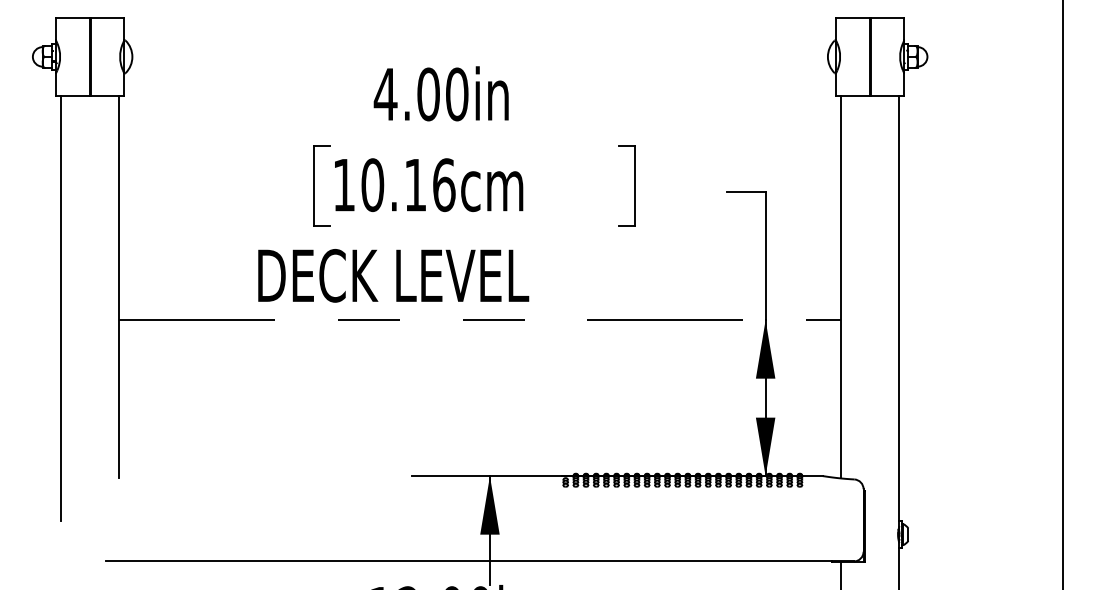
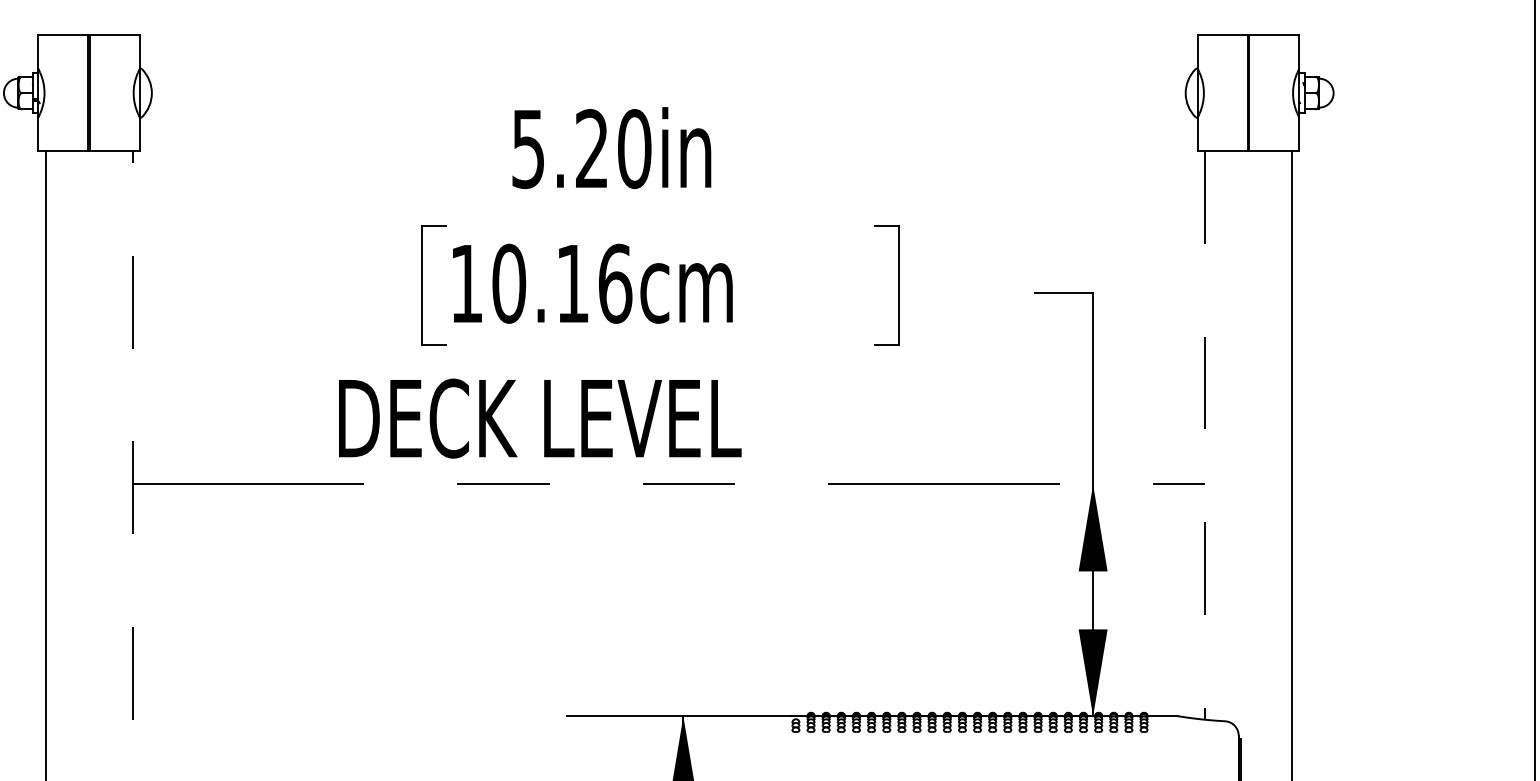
text: (406, 94) -> (559, 149), 4.00in -> 5.20in
line: (119, 286) -> (132, 434), solid -> dashed
line: (840, 287) -> (1204, 435), solid -> dashed

